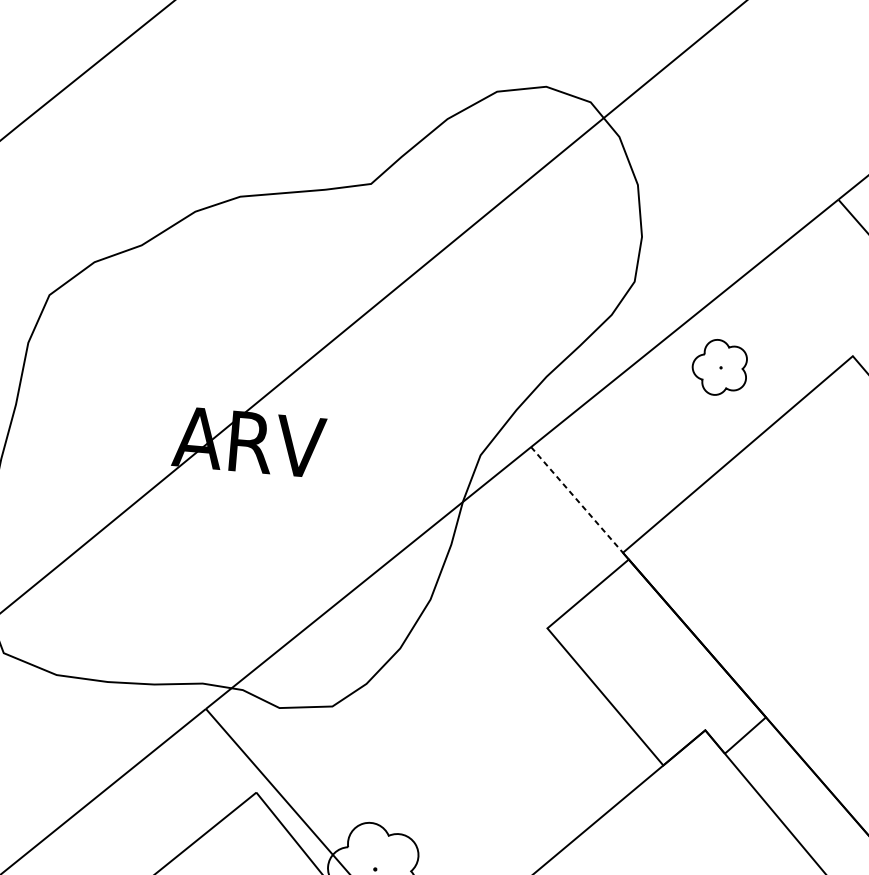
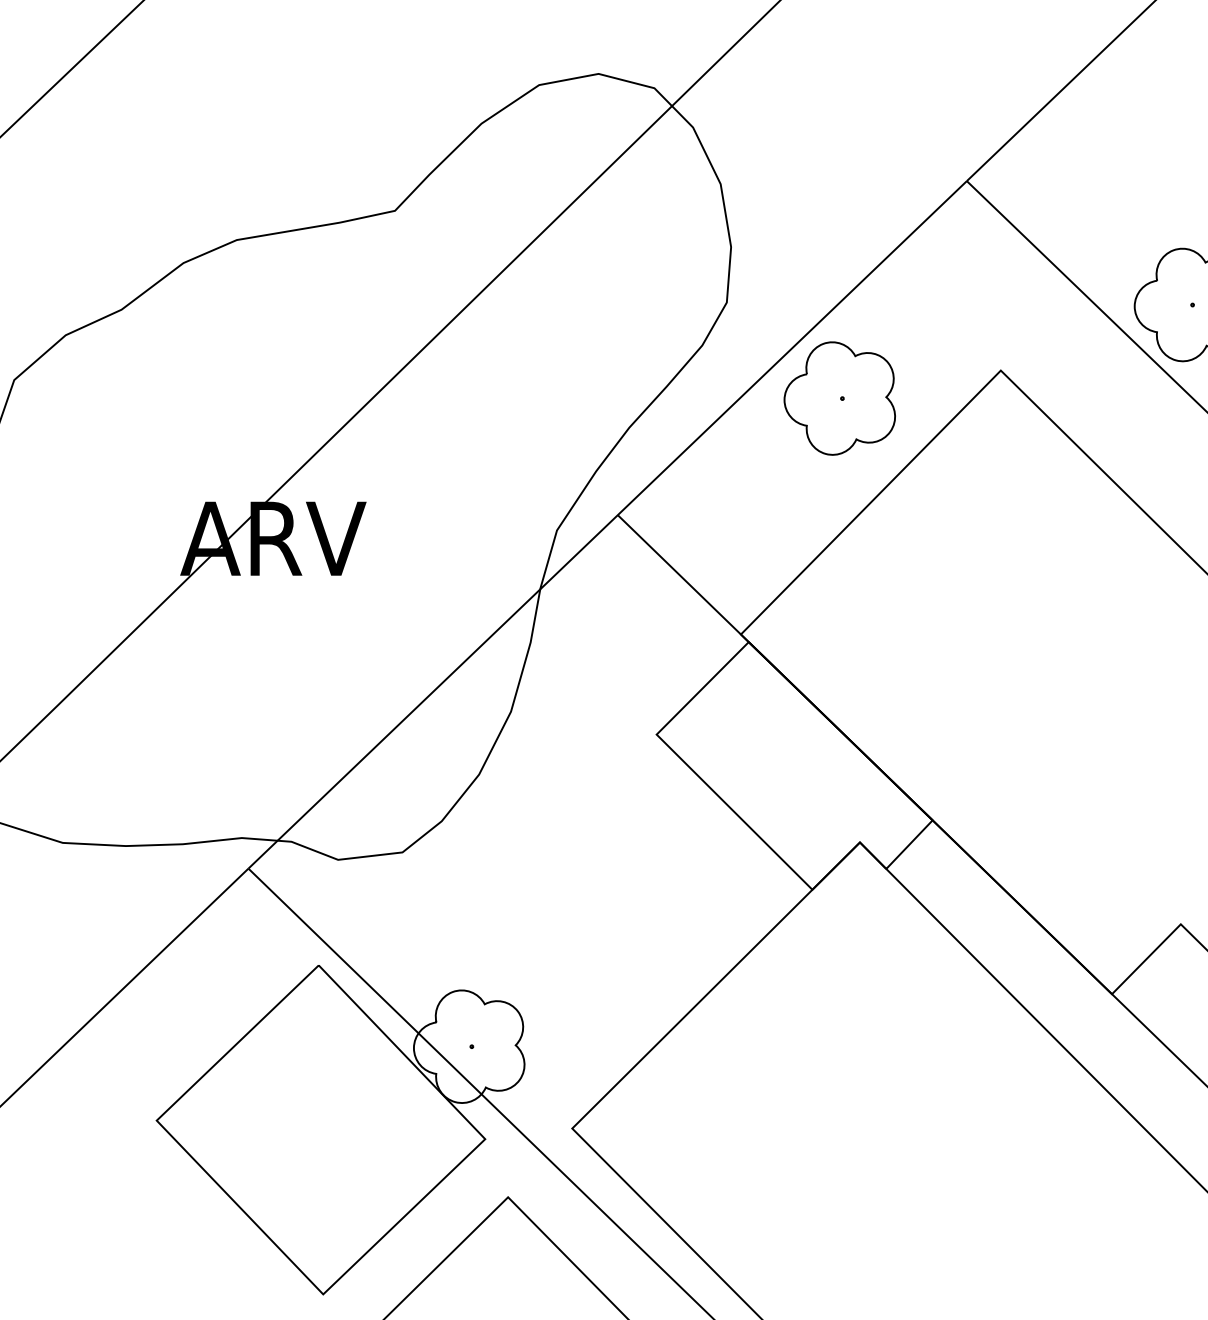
part: (719, 367) -> (839, 398), size x1.67
line: (577, 499) -> (679, 574), dashed -> solid

